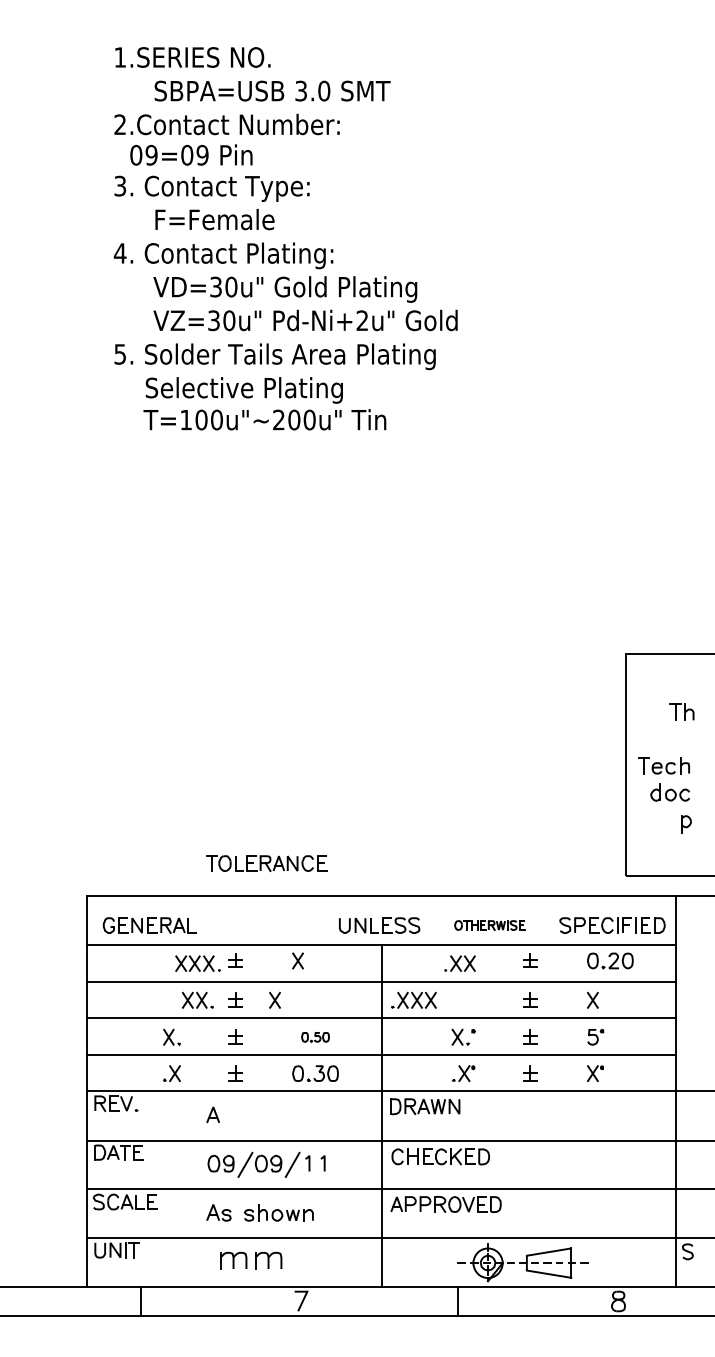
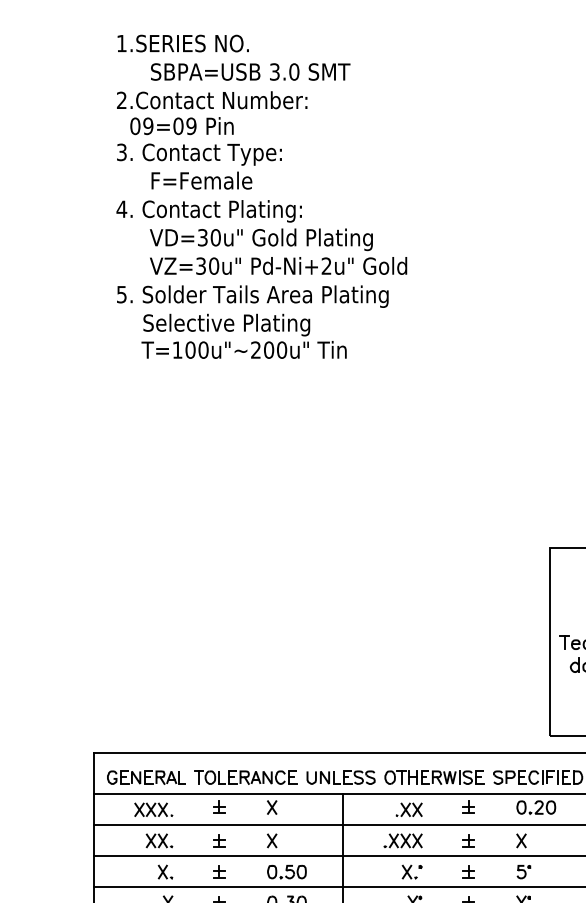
part: (266, 863) -> (245, 777), moved
part: (489, 925) -> (434, 777), size x1.67
part: (197, 963) -> (153, 809), moved
part: (197, 999) -> (159, 840), moved
part: (274, 999) -> (271, 840), moved
part: (413, 999) -> (402, 840), moved
part: (315, 1037) -> (286, 872), size x1.67

